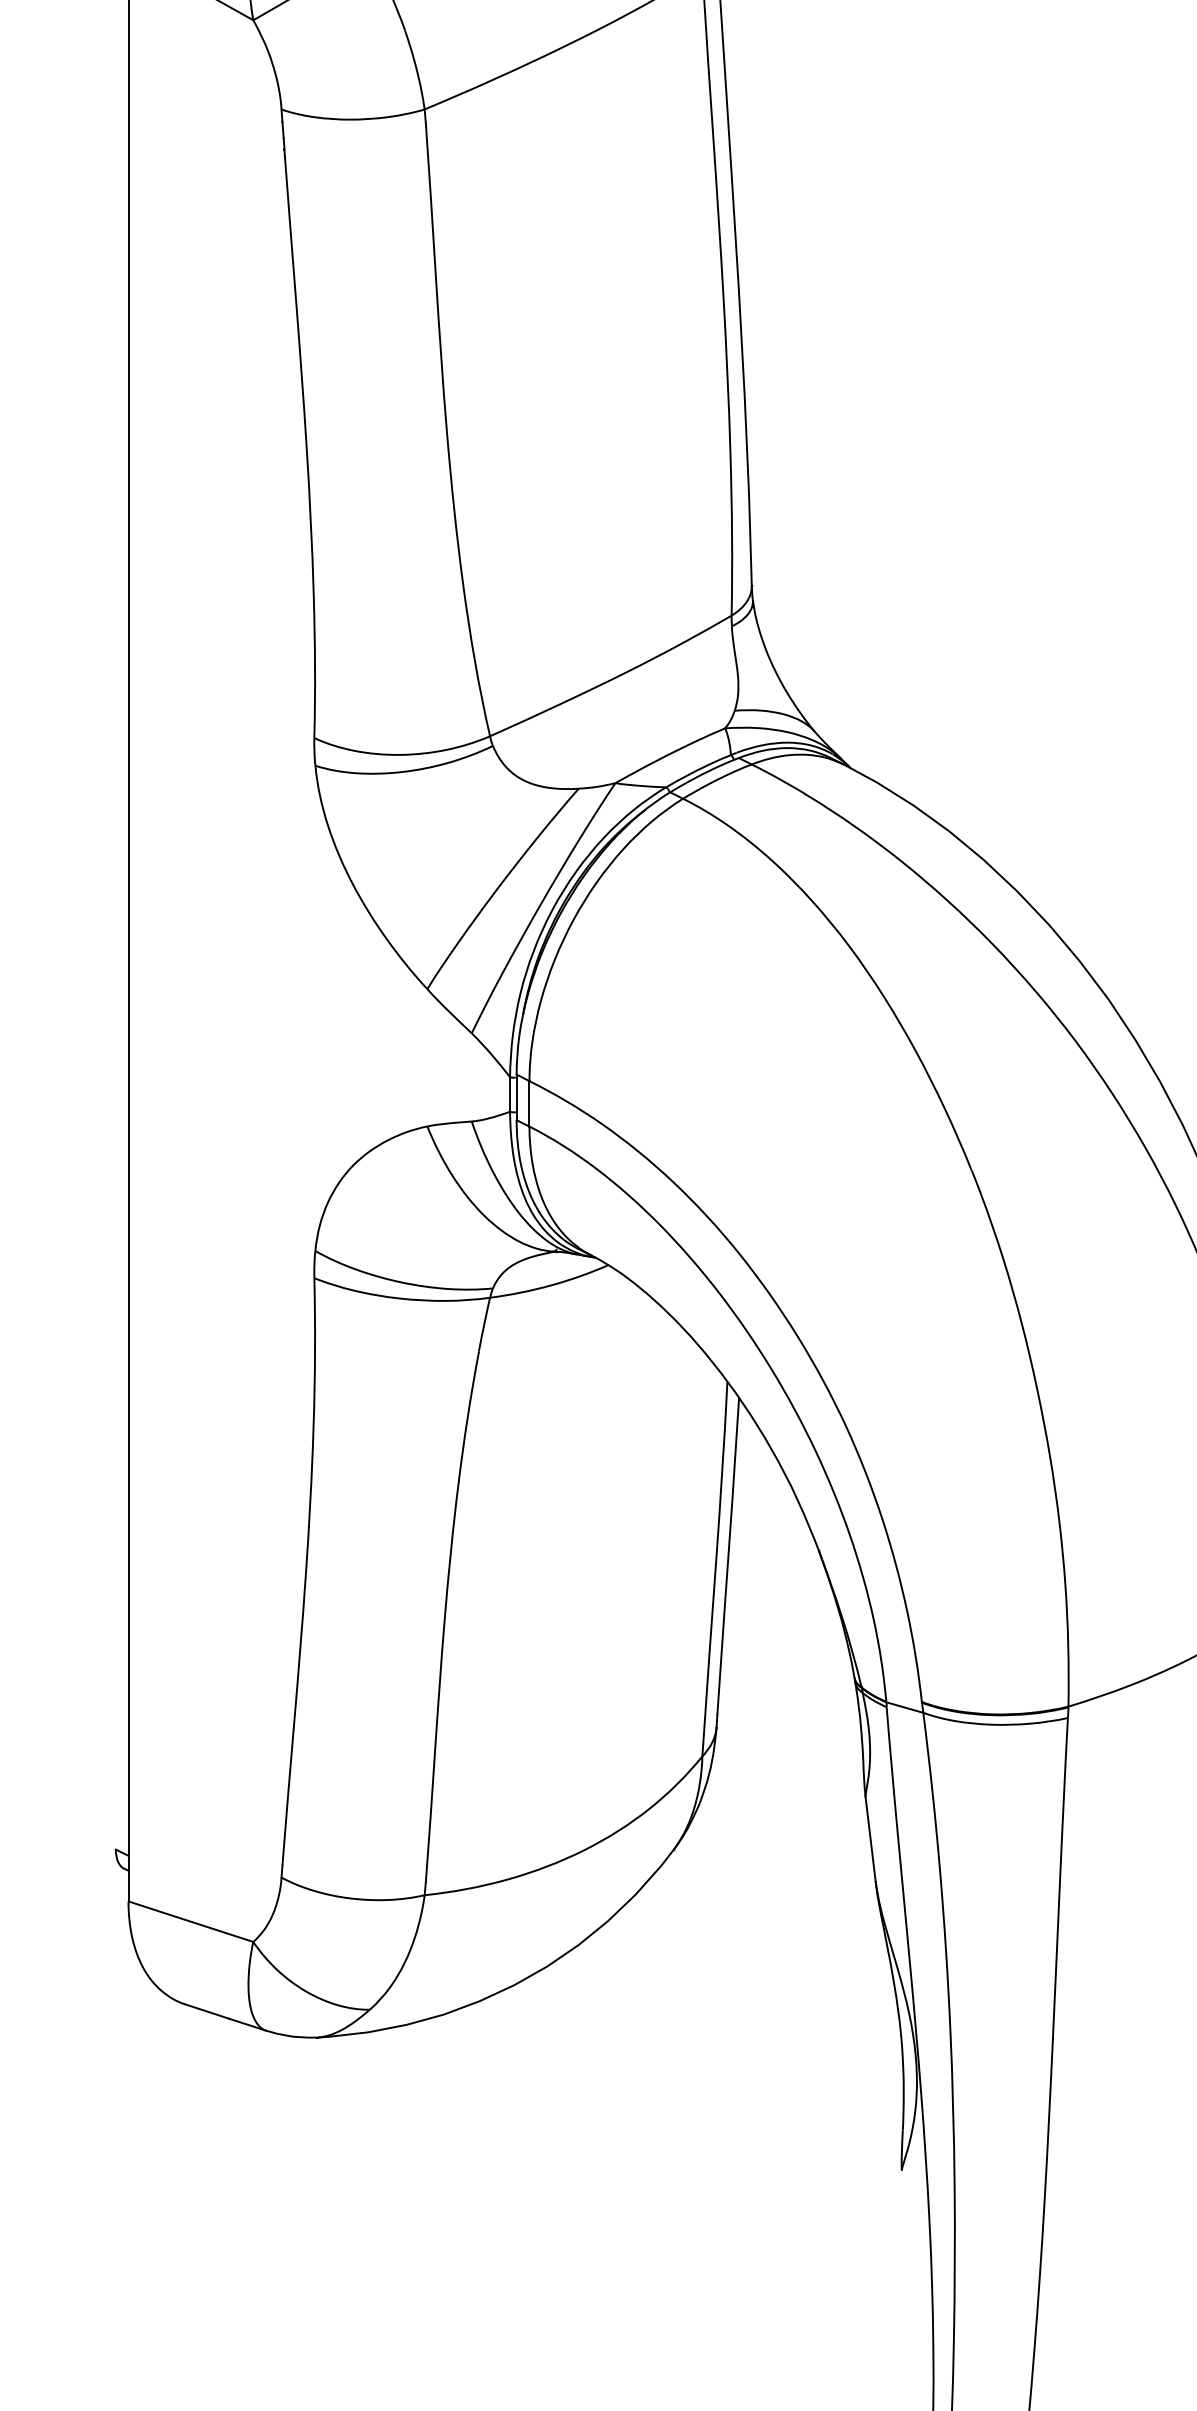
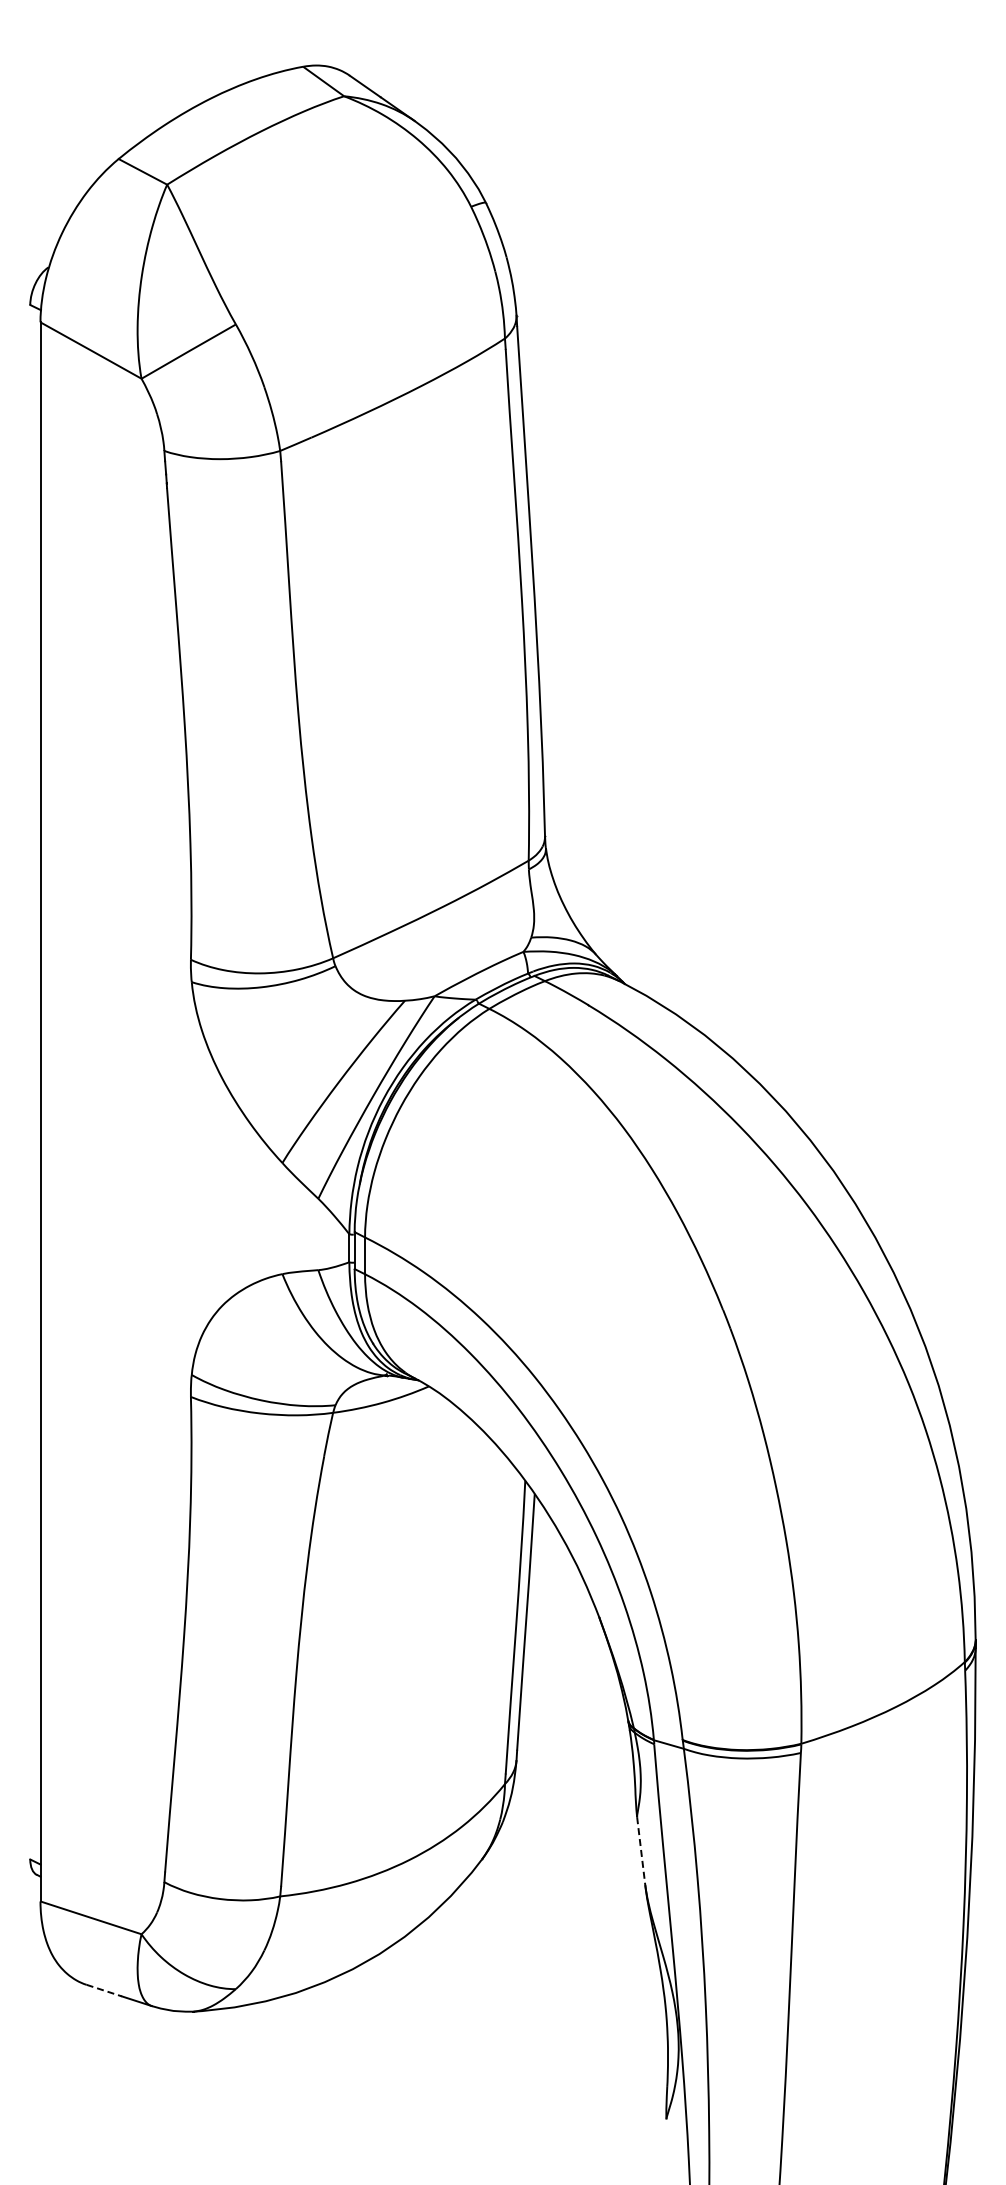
line: (870, 1839) -> (641, 1851), solid -> dashed
line: (207, 2011) -> (104, 1990), solid -> dashed

